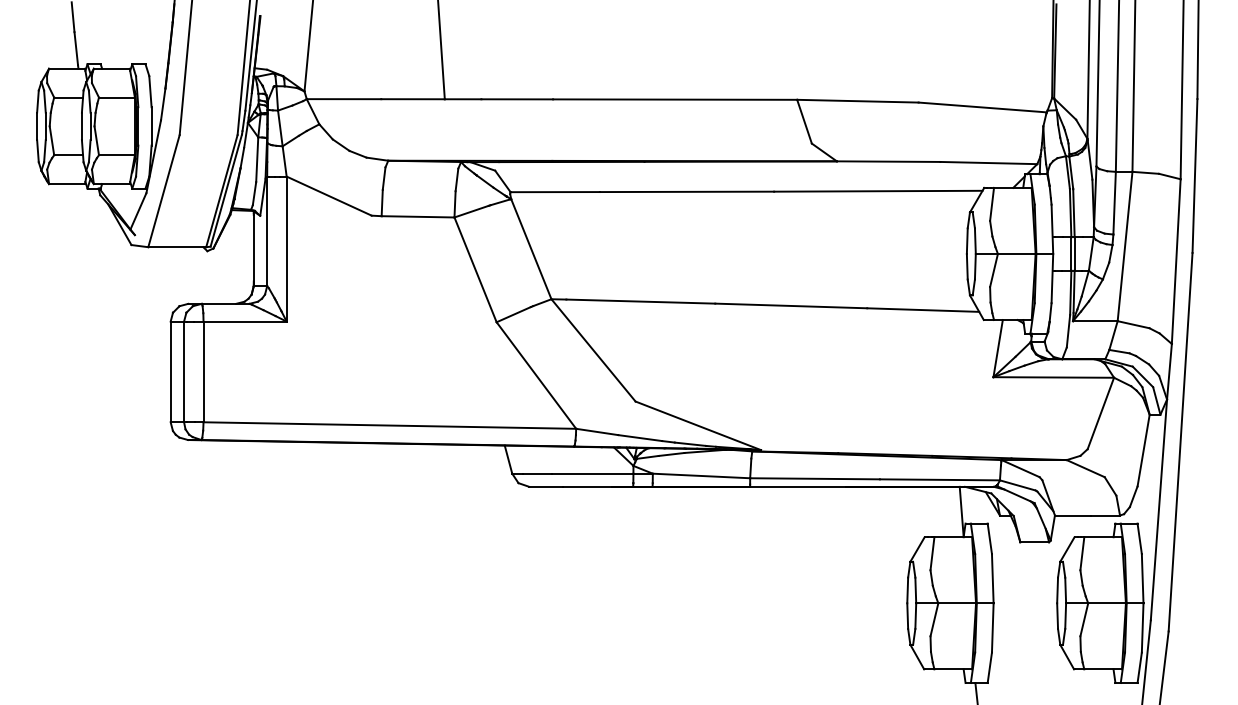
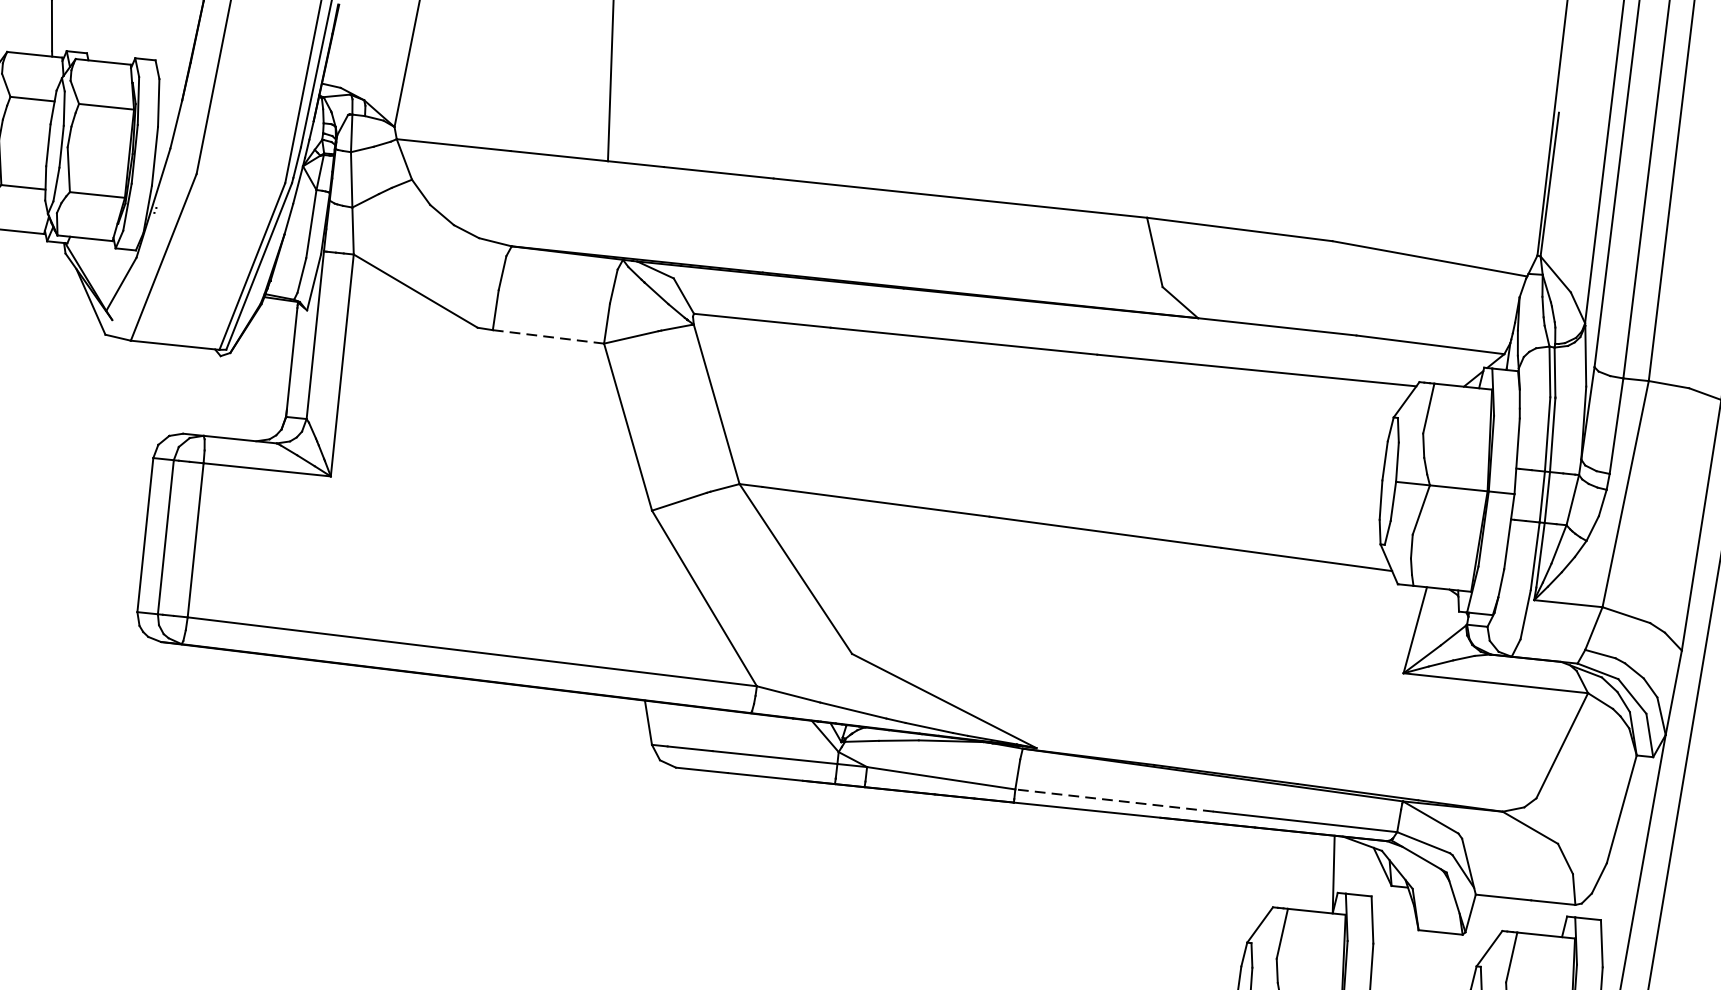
line: (418, 216) -> (549, 336), solid -> dashed
line: (815, 478) -> (1115, 800), solid -> dashed

